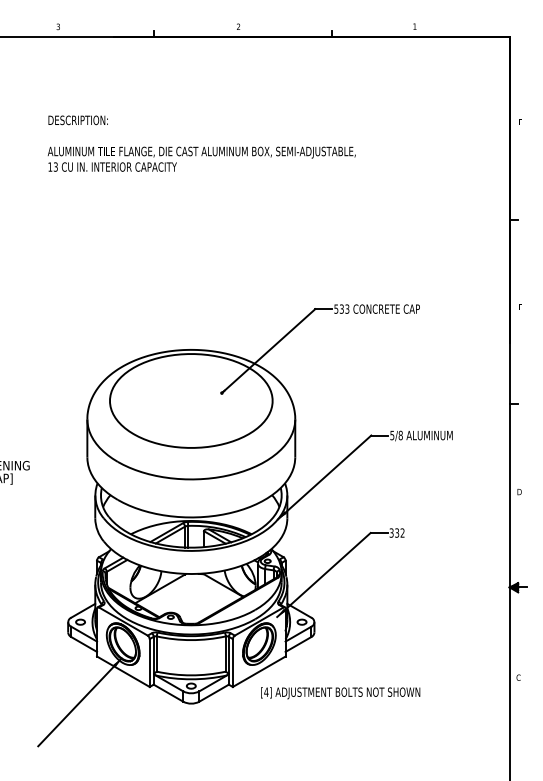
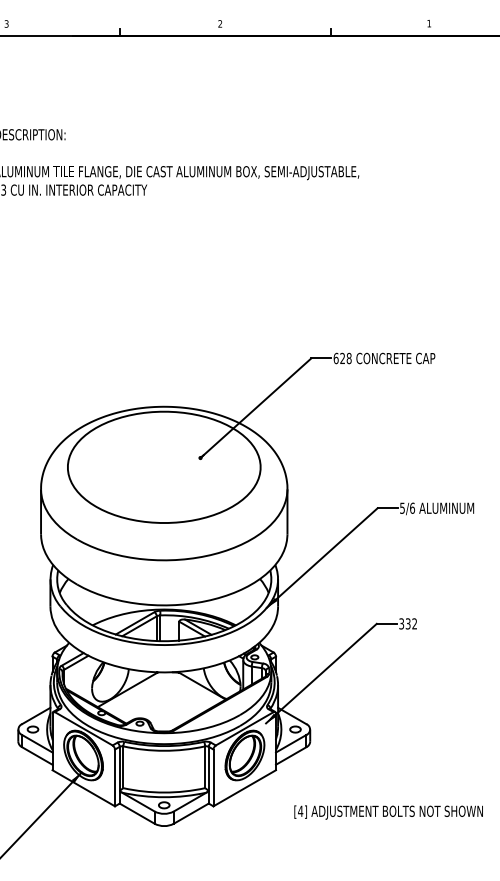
text: (341, 308) -> (342, 357), 533 -> 628
text: (400, 434) -> (412, 507), 5/8 -> 5/6
text: (340, 693) -> (388, 812), moved

